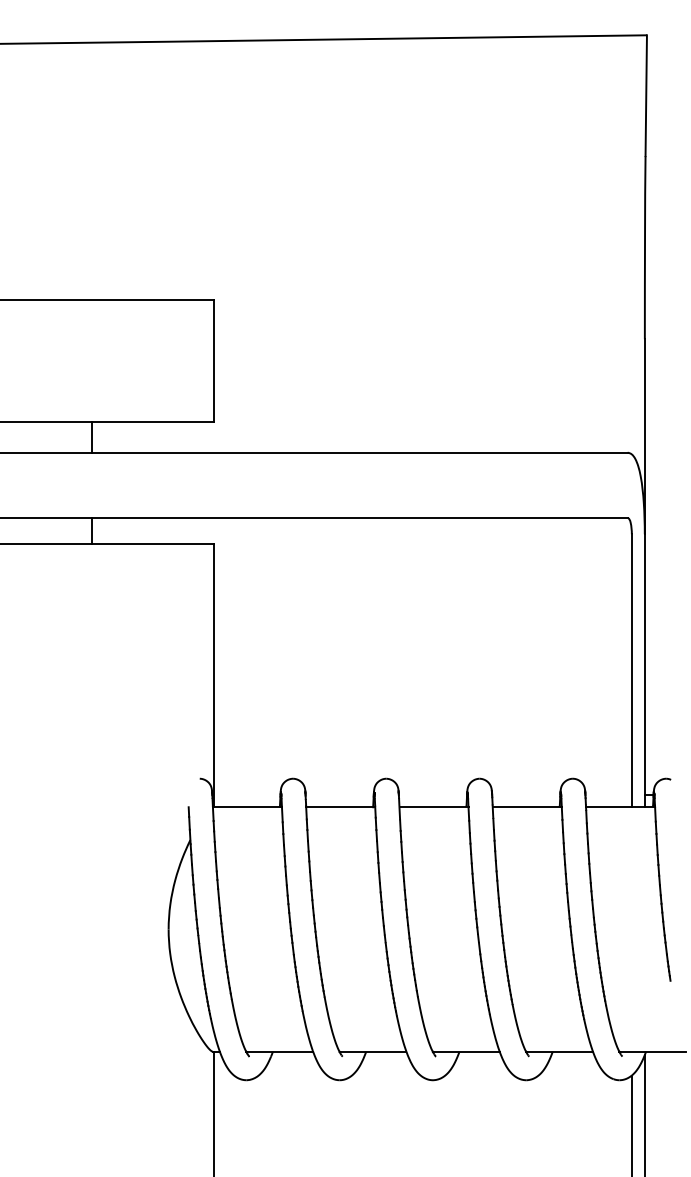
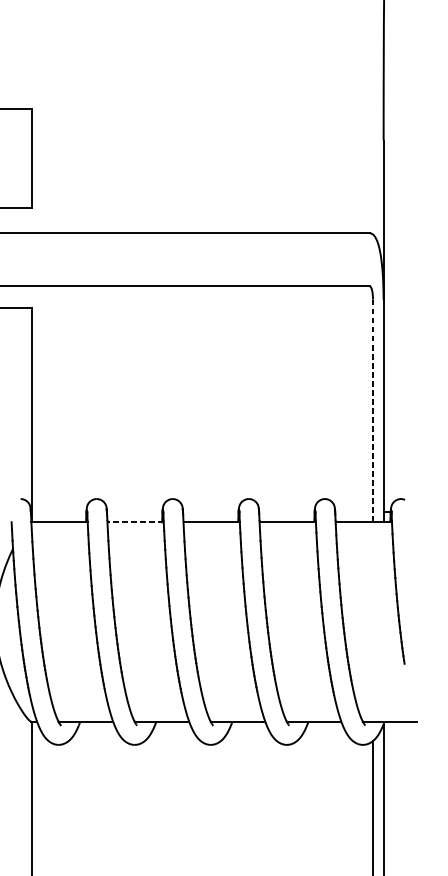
line: (631, 671) -> (372, 411), solid -> dashed
line: (340, 807) -> (135, 522), solid -> dashed

